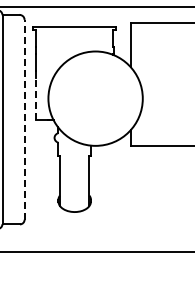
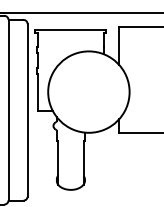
line: (36, 98) -> (37, 91), dashed -> solid
line: (24, 119) -> (27, 110), dashed -> solid

